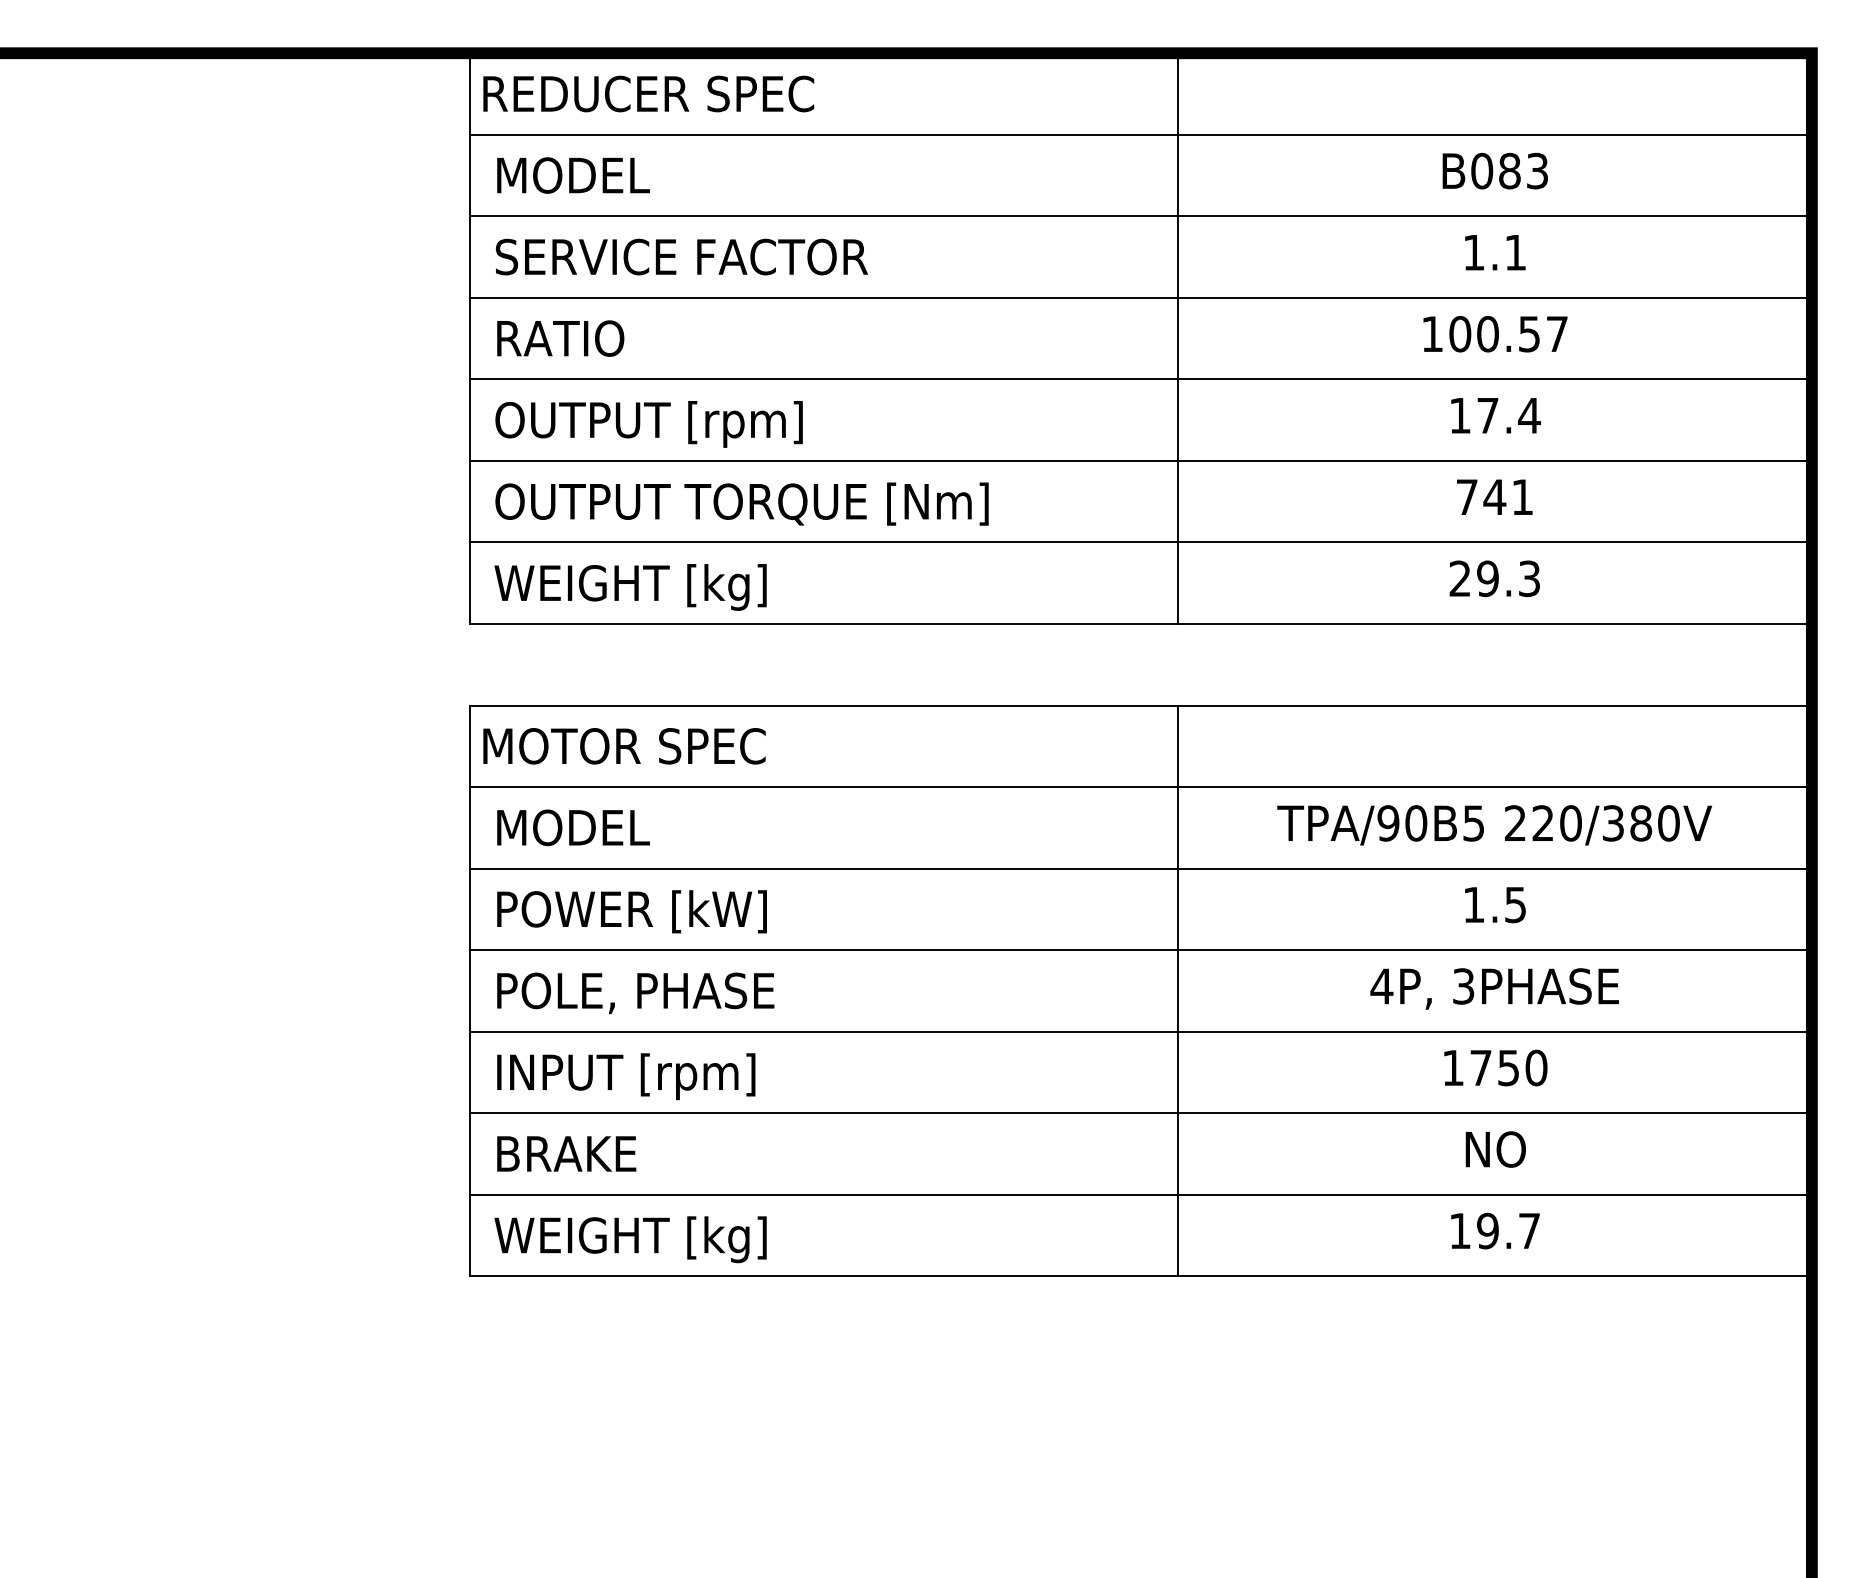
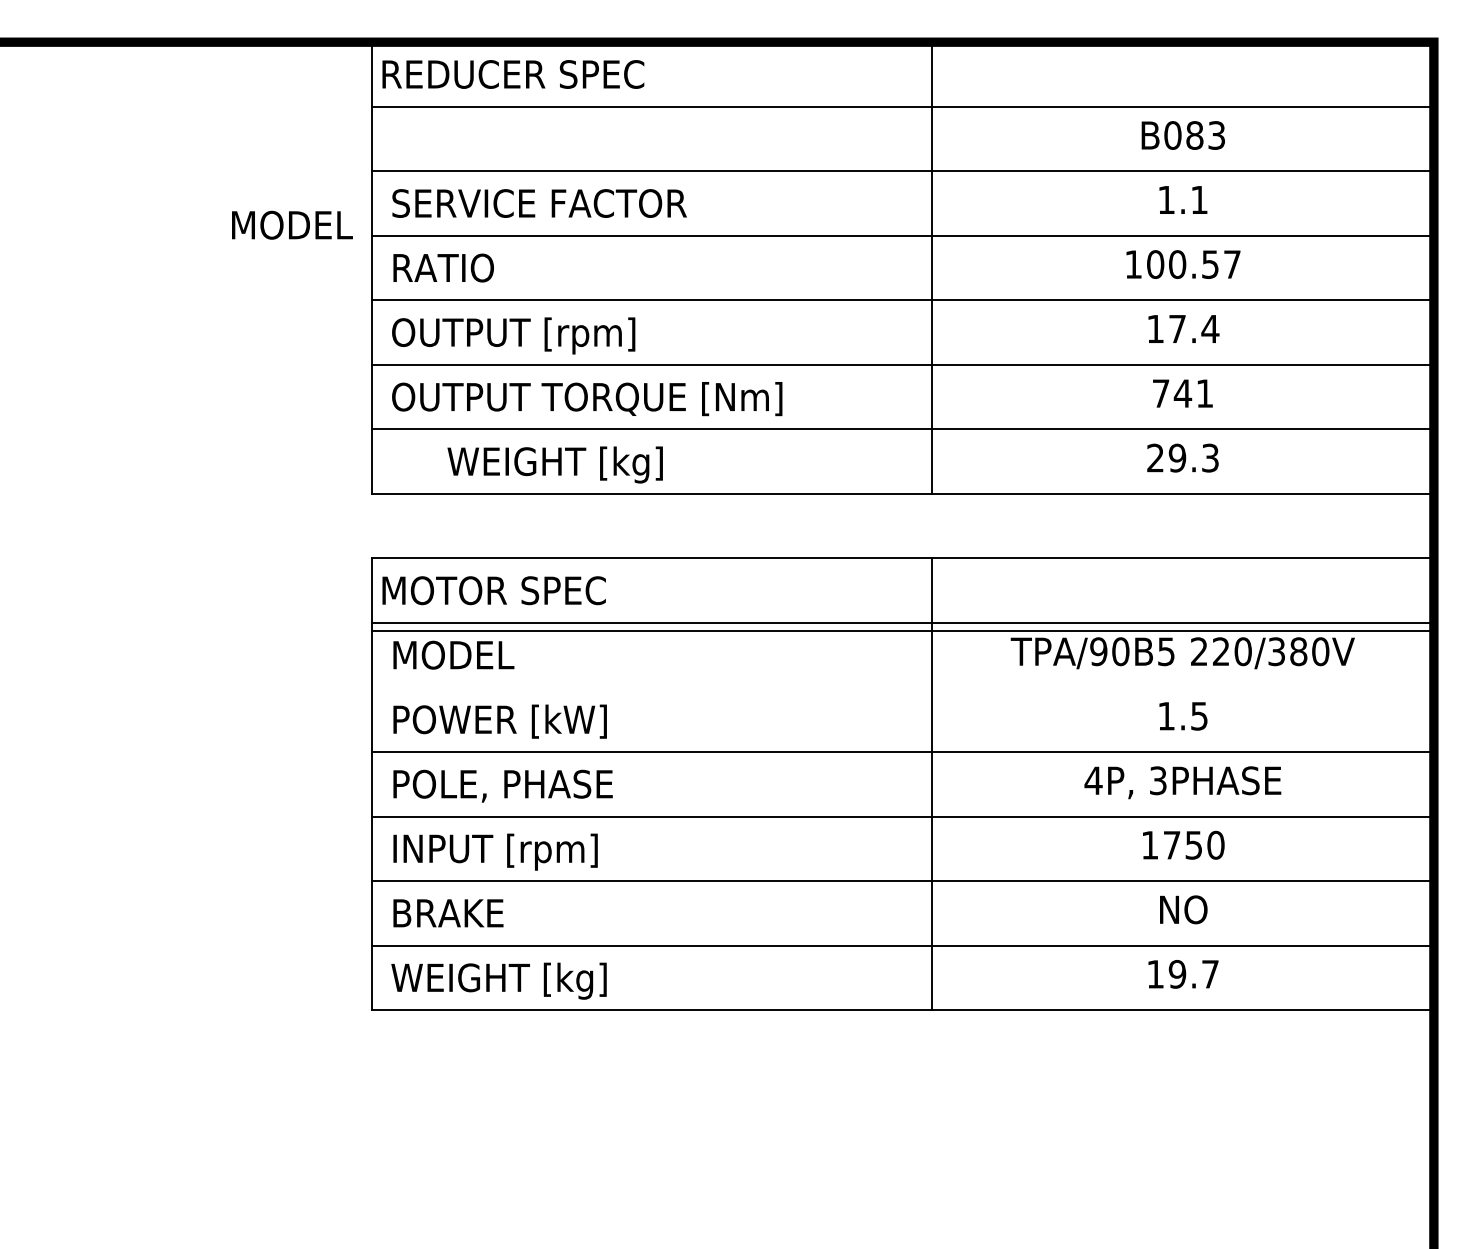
text: (573, 175) -> (292, 225), moved
text: (630, 587) -> (555, 465), moved
line: (1140, 868) -> (902, 631), moved

